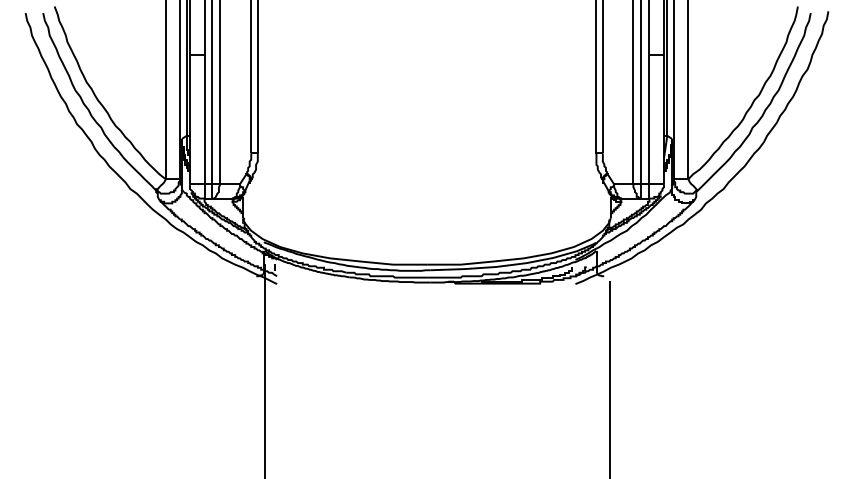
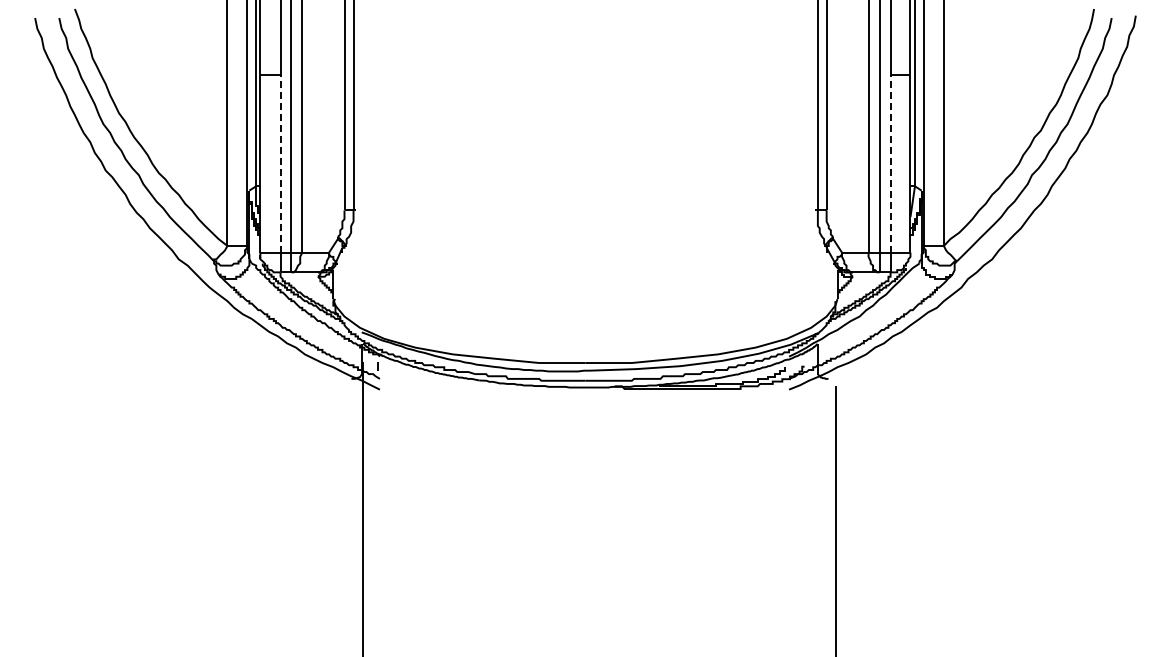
line: (204, 119) -> (280, 163), solid -> dashed
line: (649, 119) -> (890, 163), solid -> dashed

